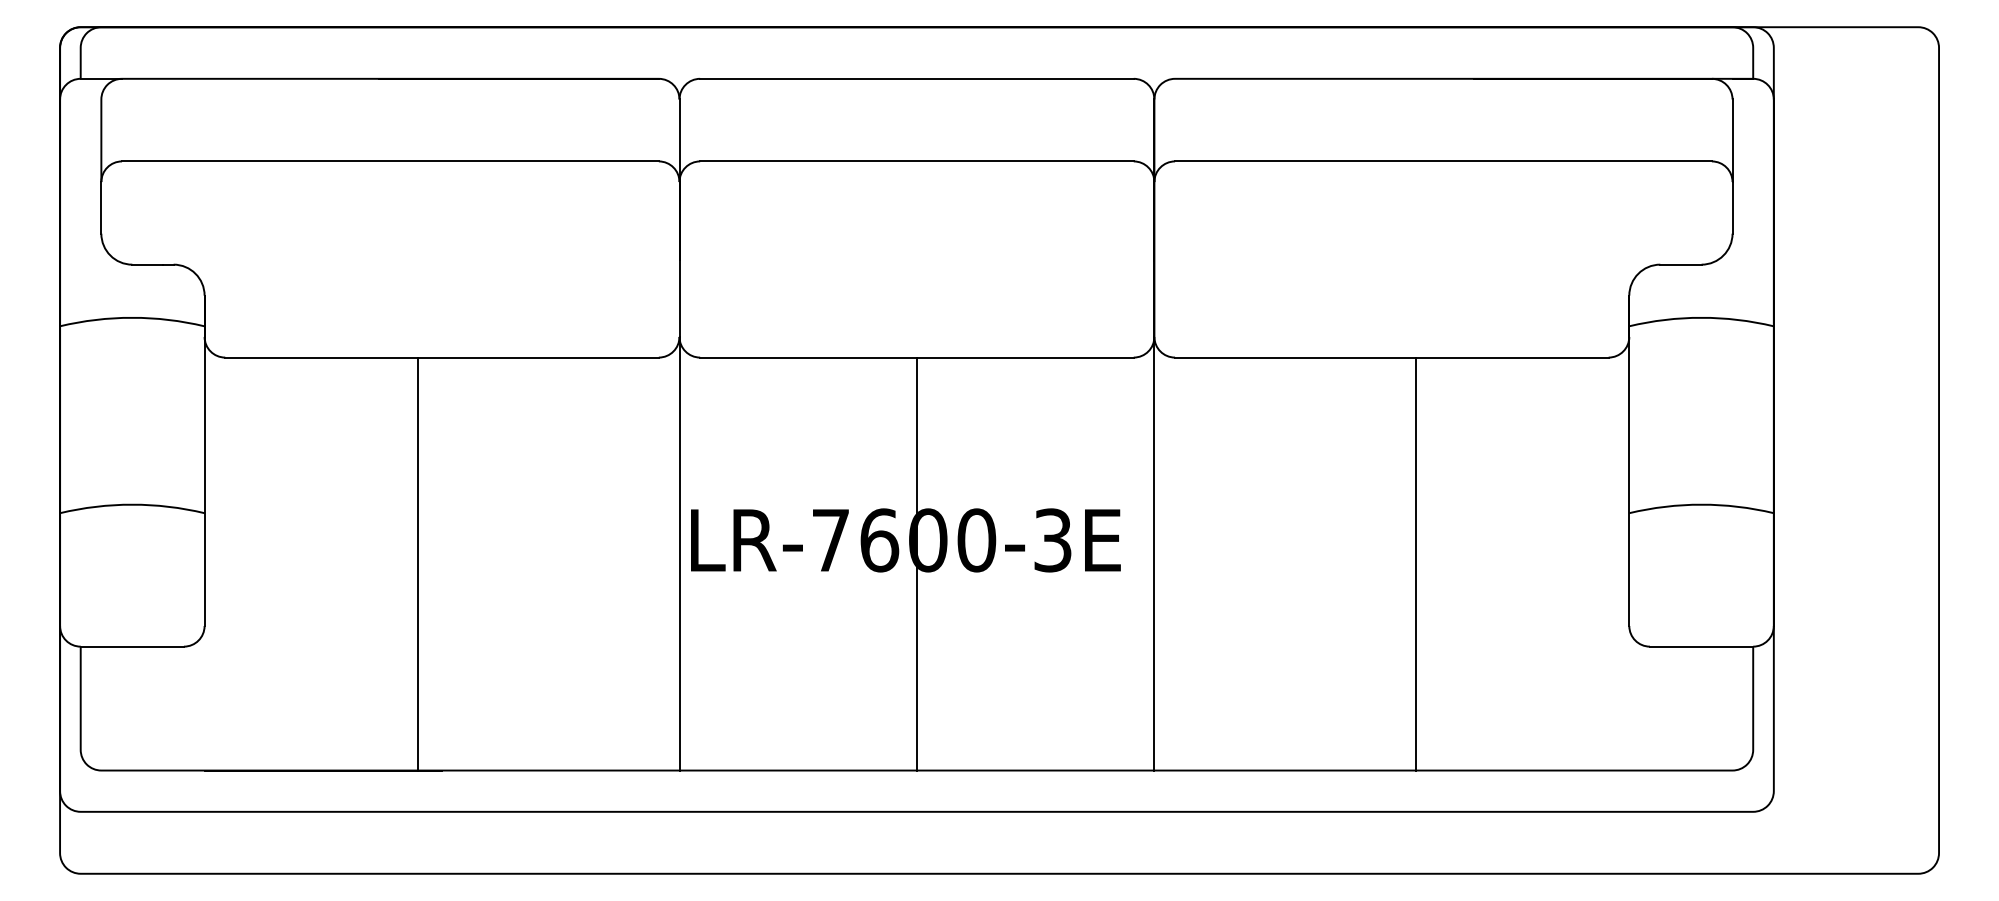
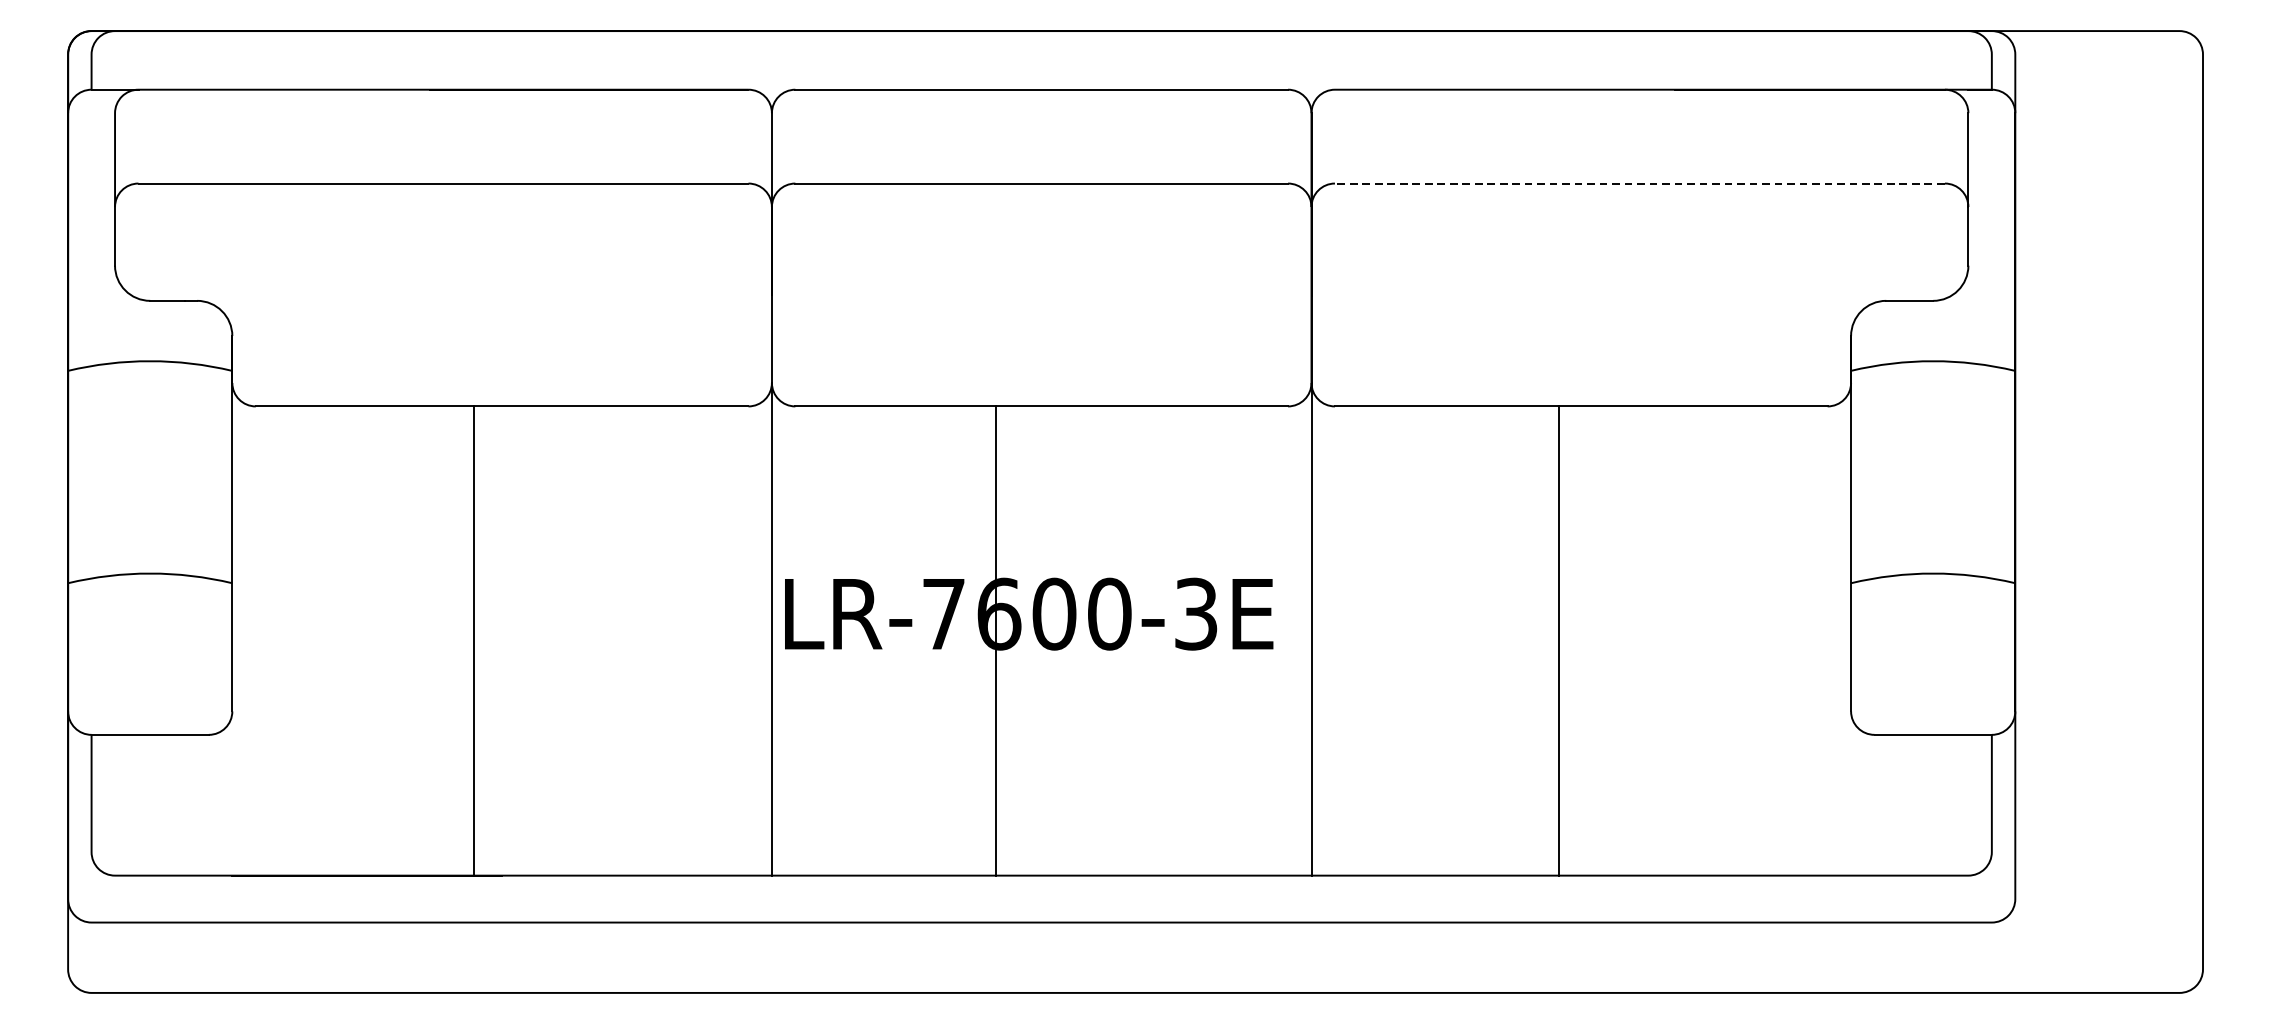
line: (1442, 161) -> (1638, 183), solid -> dashed
line: (916, 563) -> (995, 640), moved
line: (1416, 563) -> (1559, 640), moved

